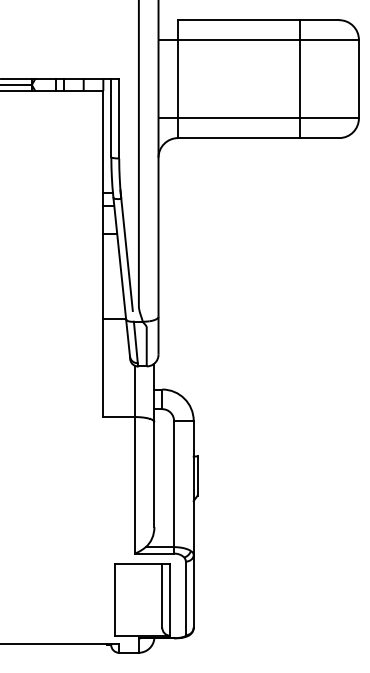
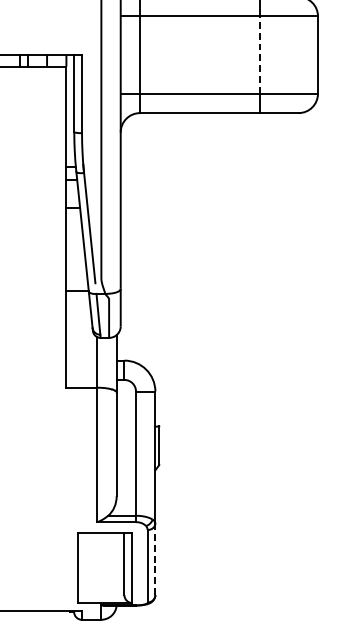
line: (299, 78) -> (259, 54), solid -> dashed
line: (193, 590) -> (155, 558), solid -> dashed

